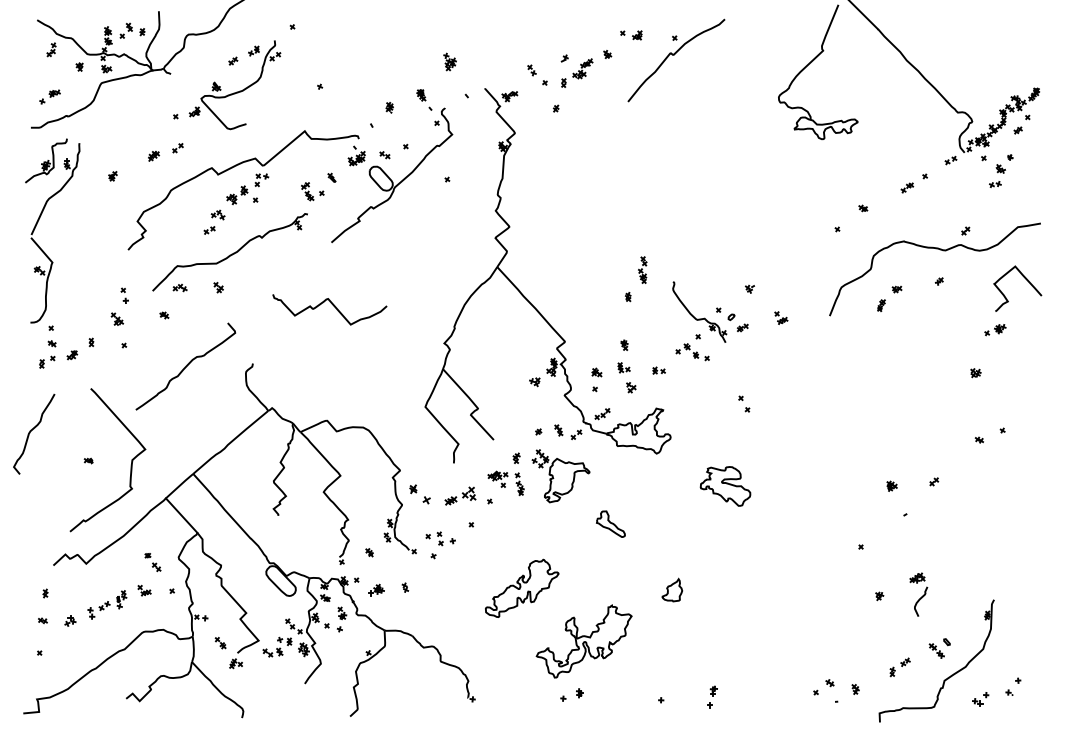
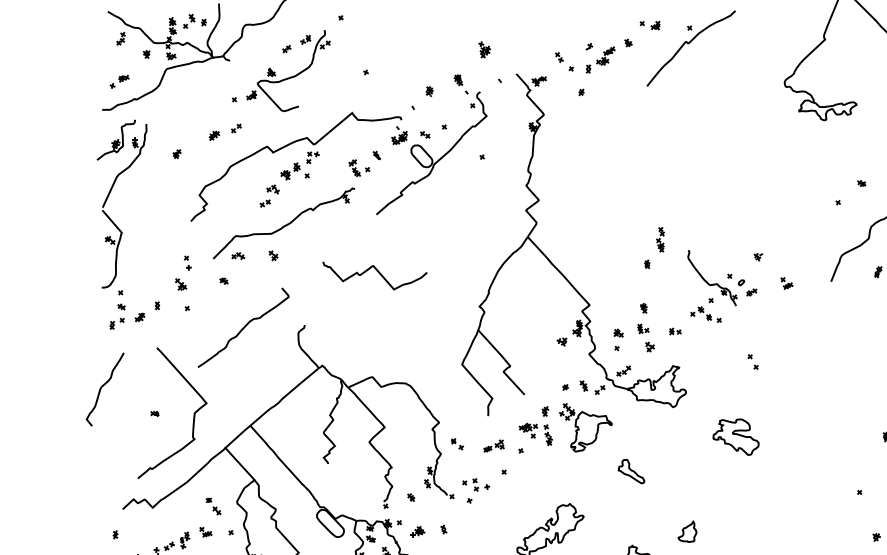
part: (420, 493) -> (457, 443), size x0.62
part: (459, 496) -> (493, 446), size x0.71

